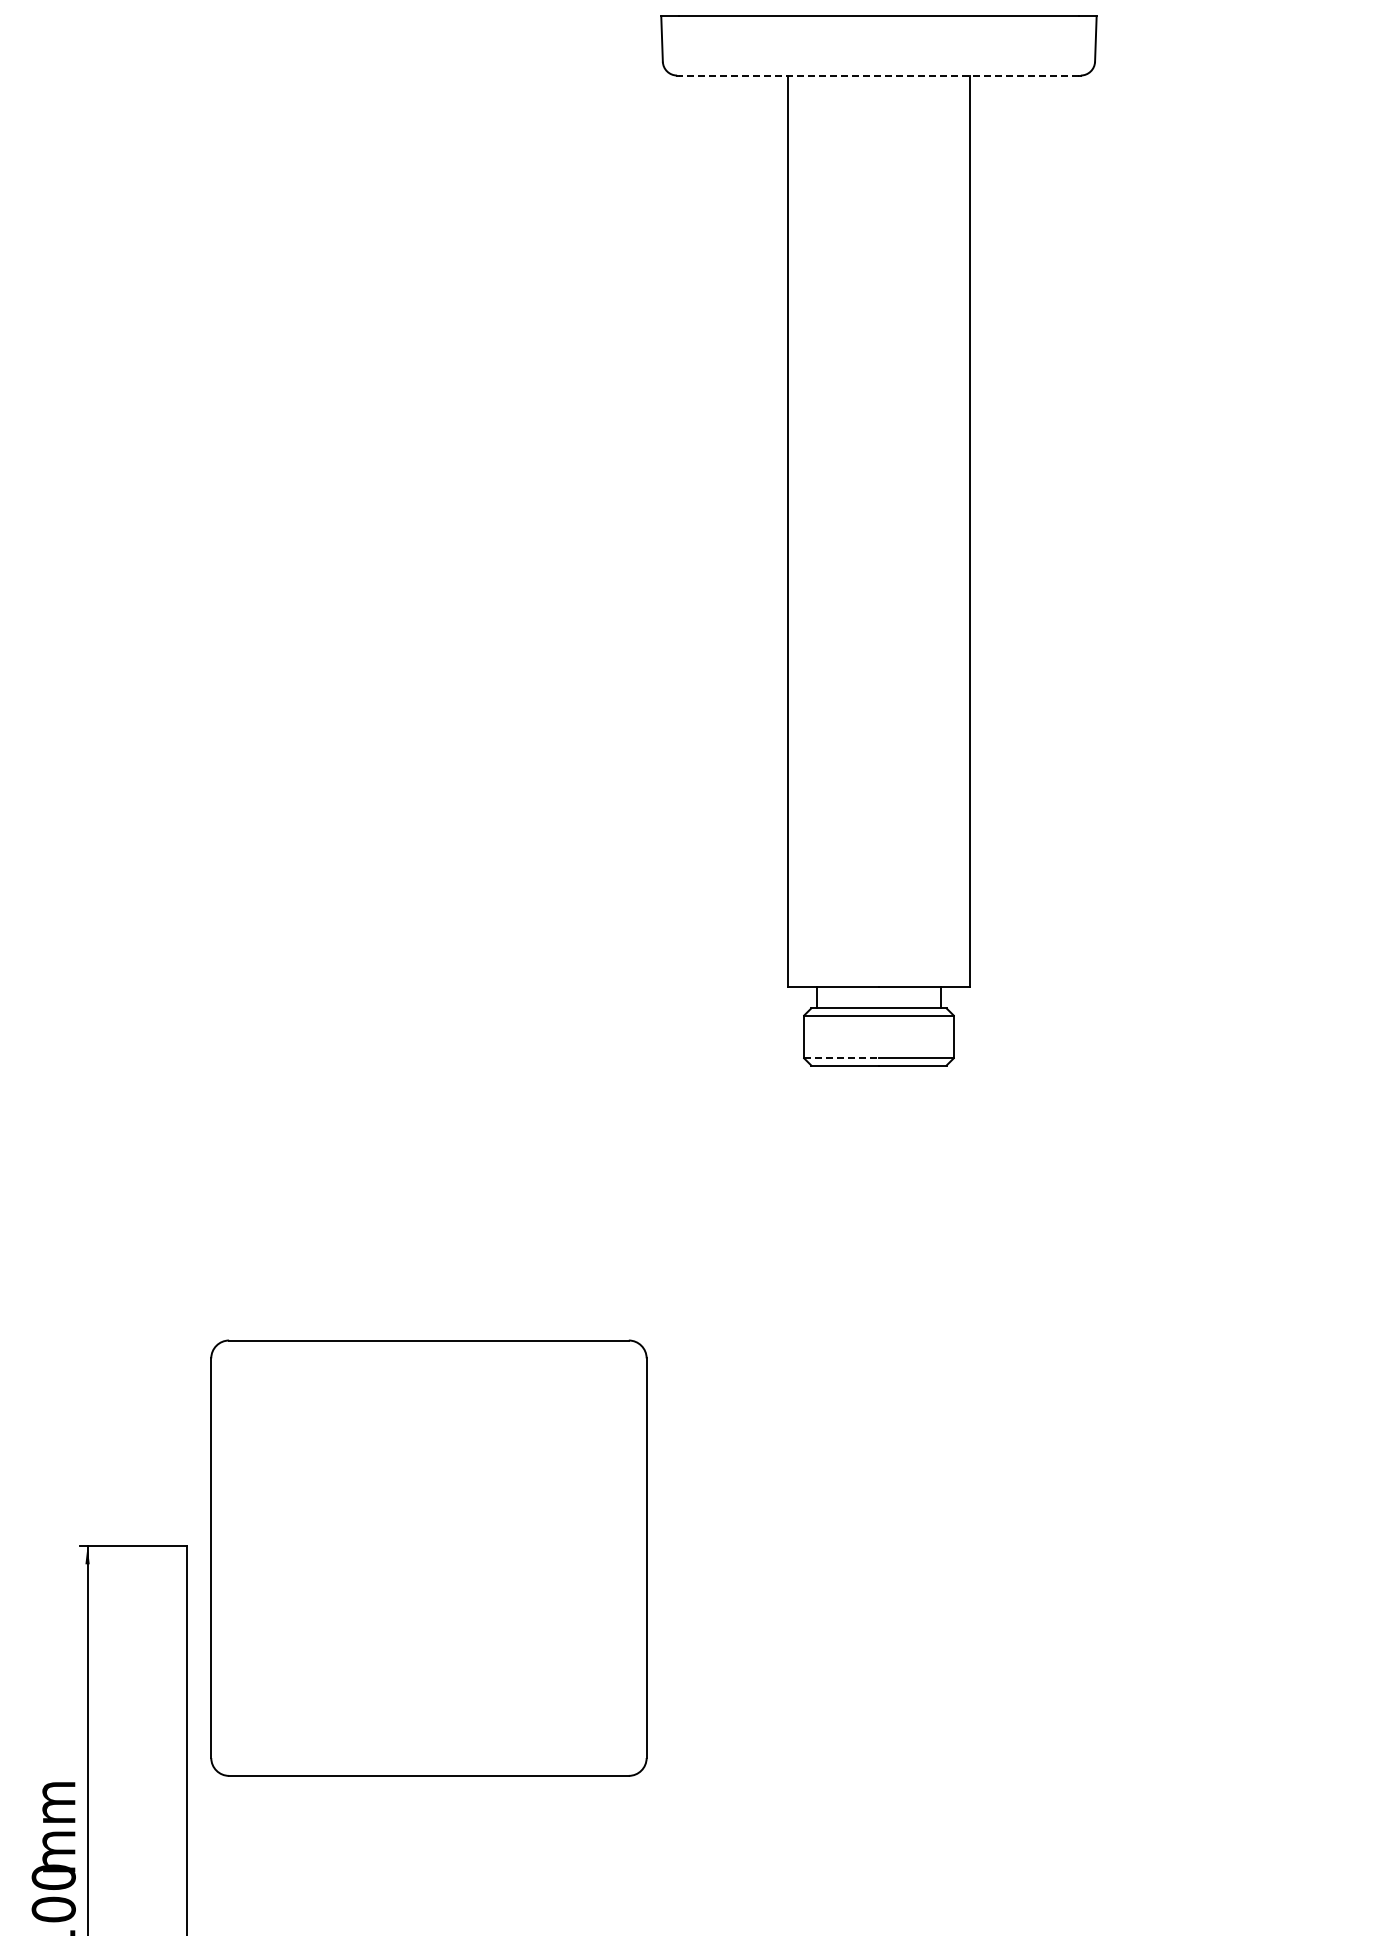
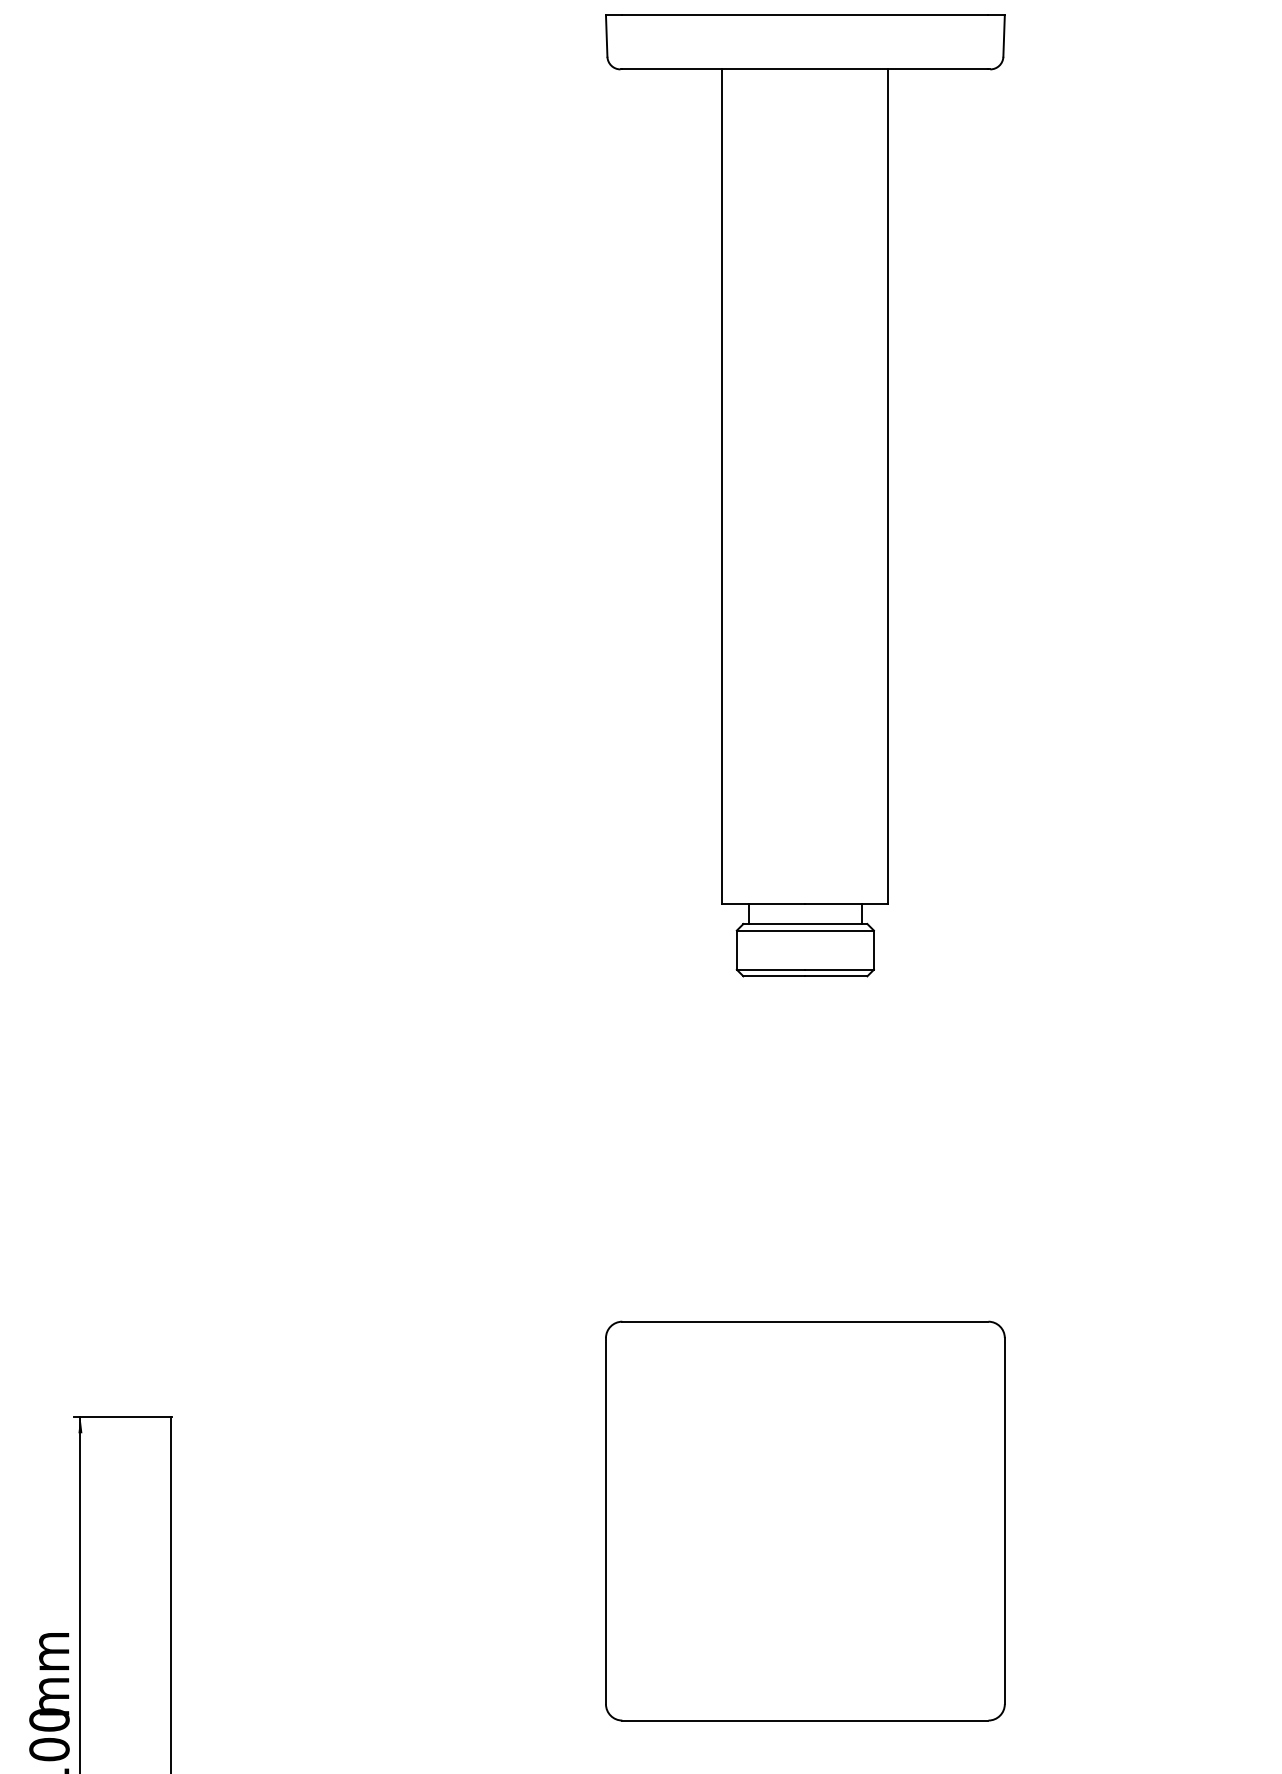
line: (878, 75) -> (804, 69), dashed -> solid
line: (842, 1058) -> (772, 969), dashed -> solid
part: (428, 1557) -> (804, 1520), moved

